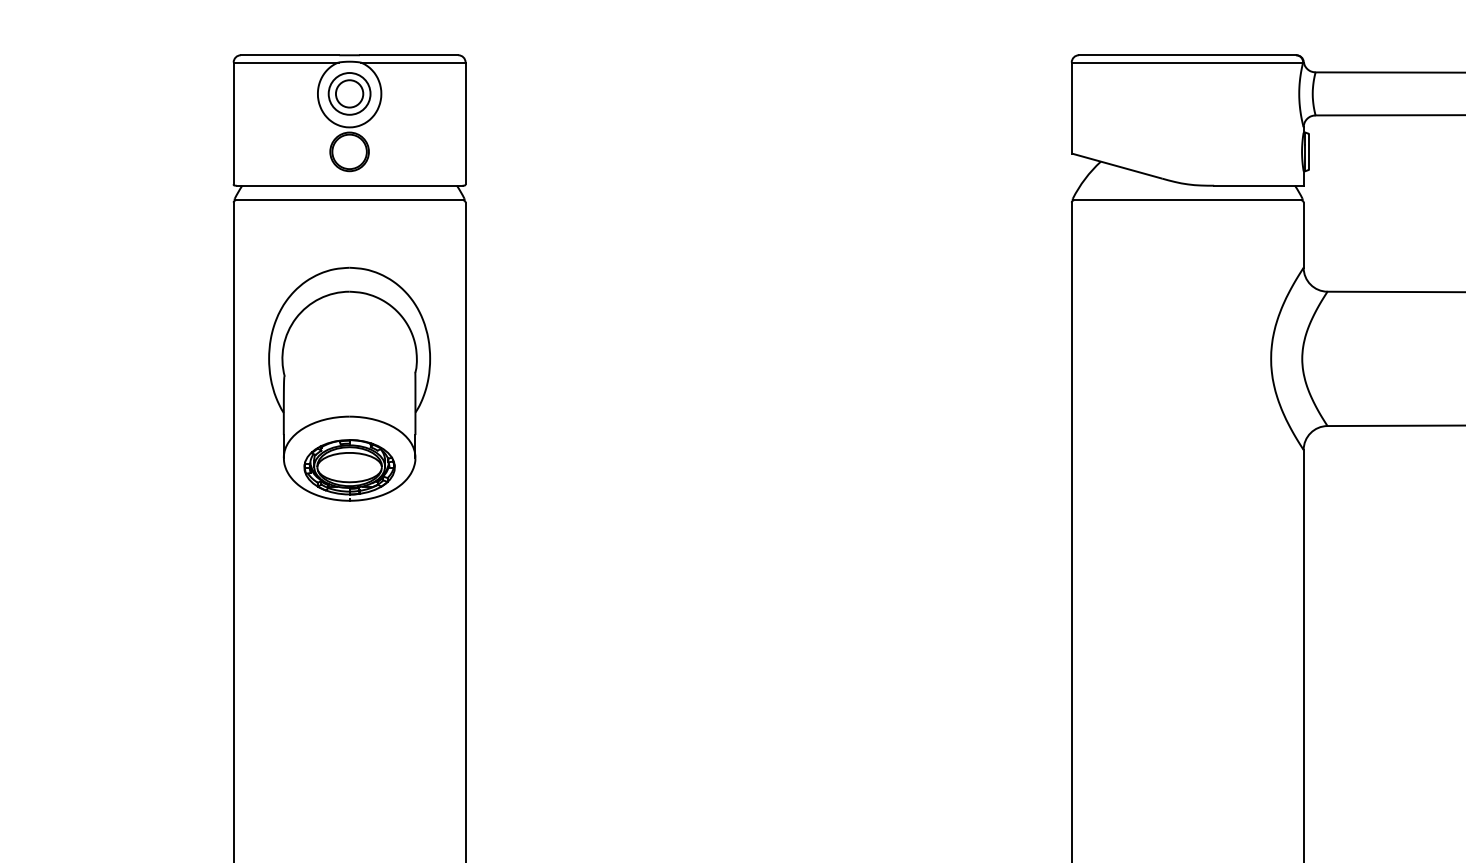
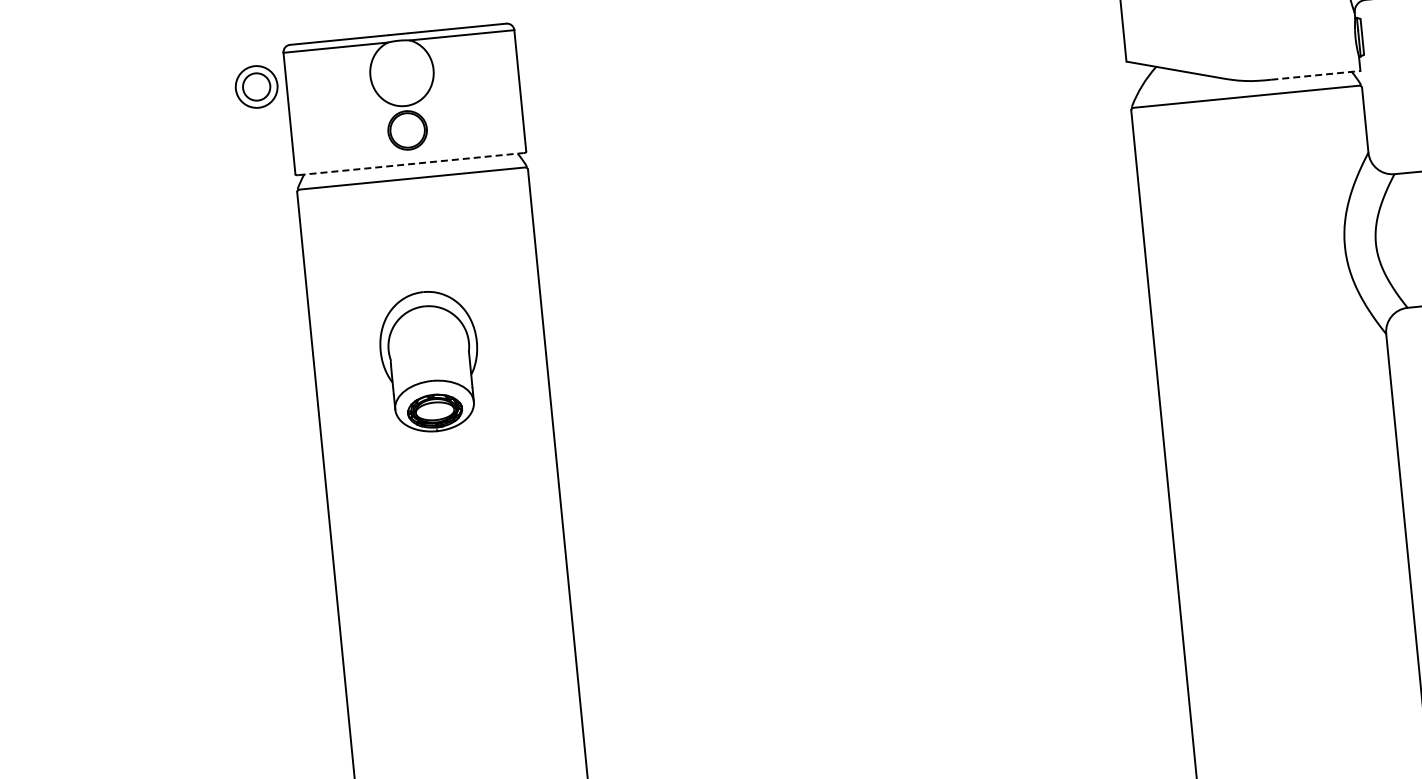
part: (349, 93) -> (256, 86), moved
line: (349, 185) -> (410, 163), solid -> dashed
line: (1258, 185) -> (1315, 75), solid -> dashed
part: (349, 383) -> (430, 360), size x0.6

